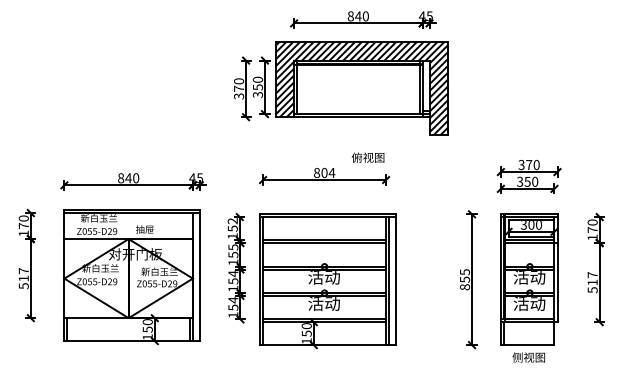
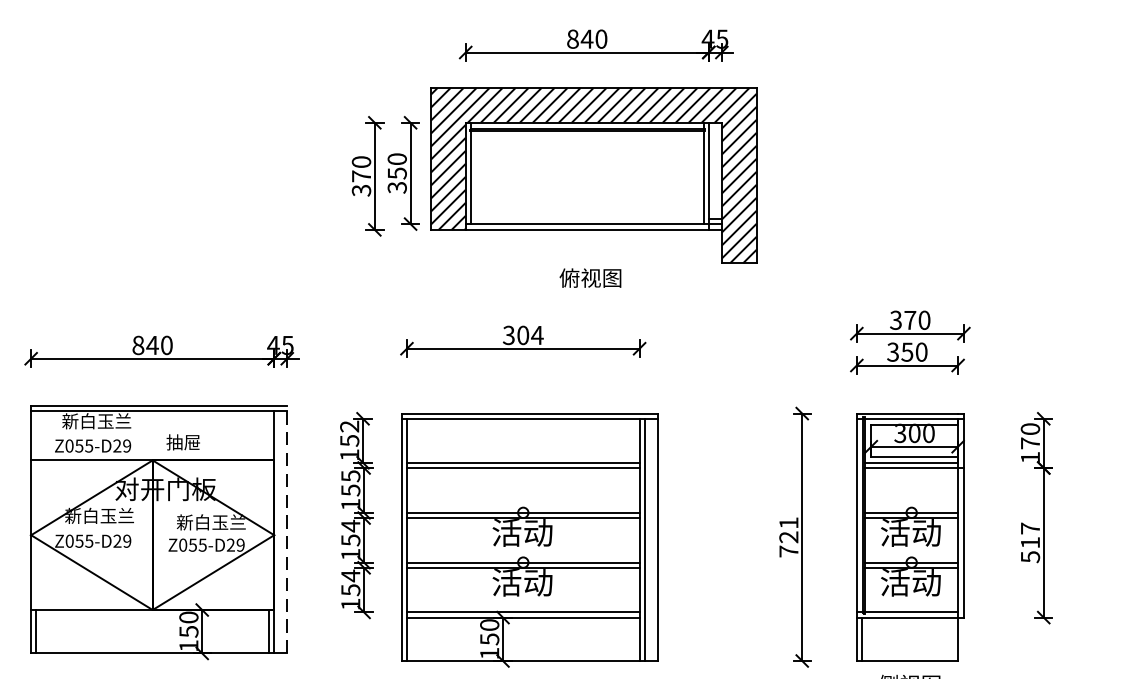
text: (367, 157) -> (589, 277), moved
text: (316, 172) -> (508, 334), 804 -> 304
line: (199, 275) -> (286, 529), solid -> dashed
text: (465, 279) -> (789, 536), 855 -> 721

